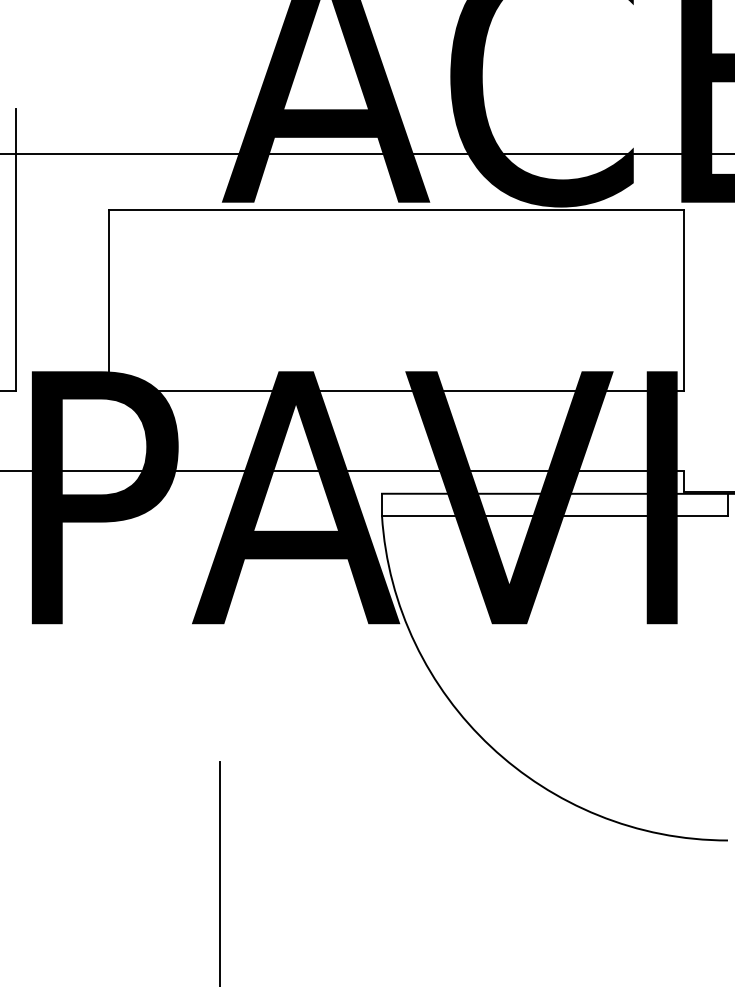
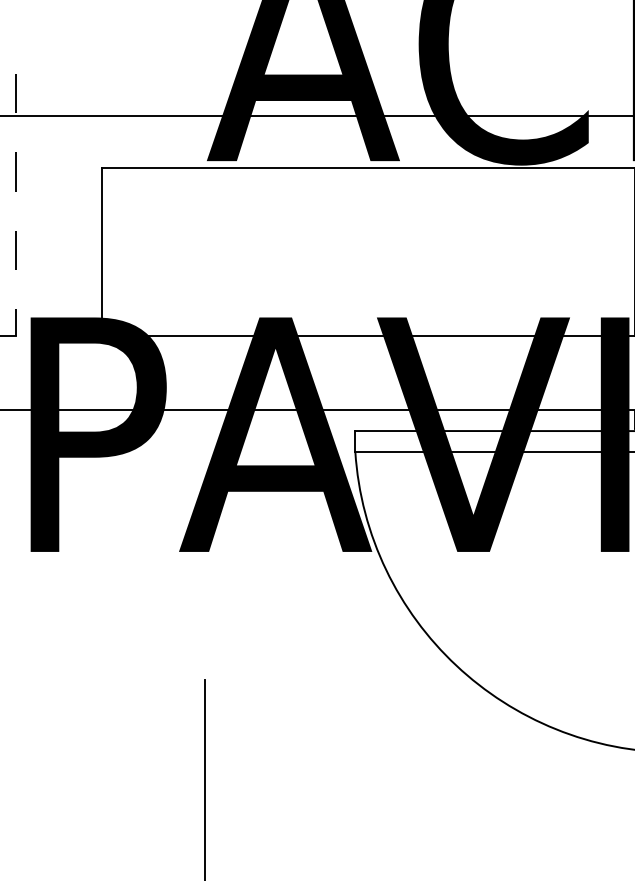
line: (16, 250) -> (16, 205), solid -> dashed

